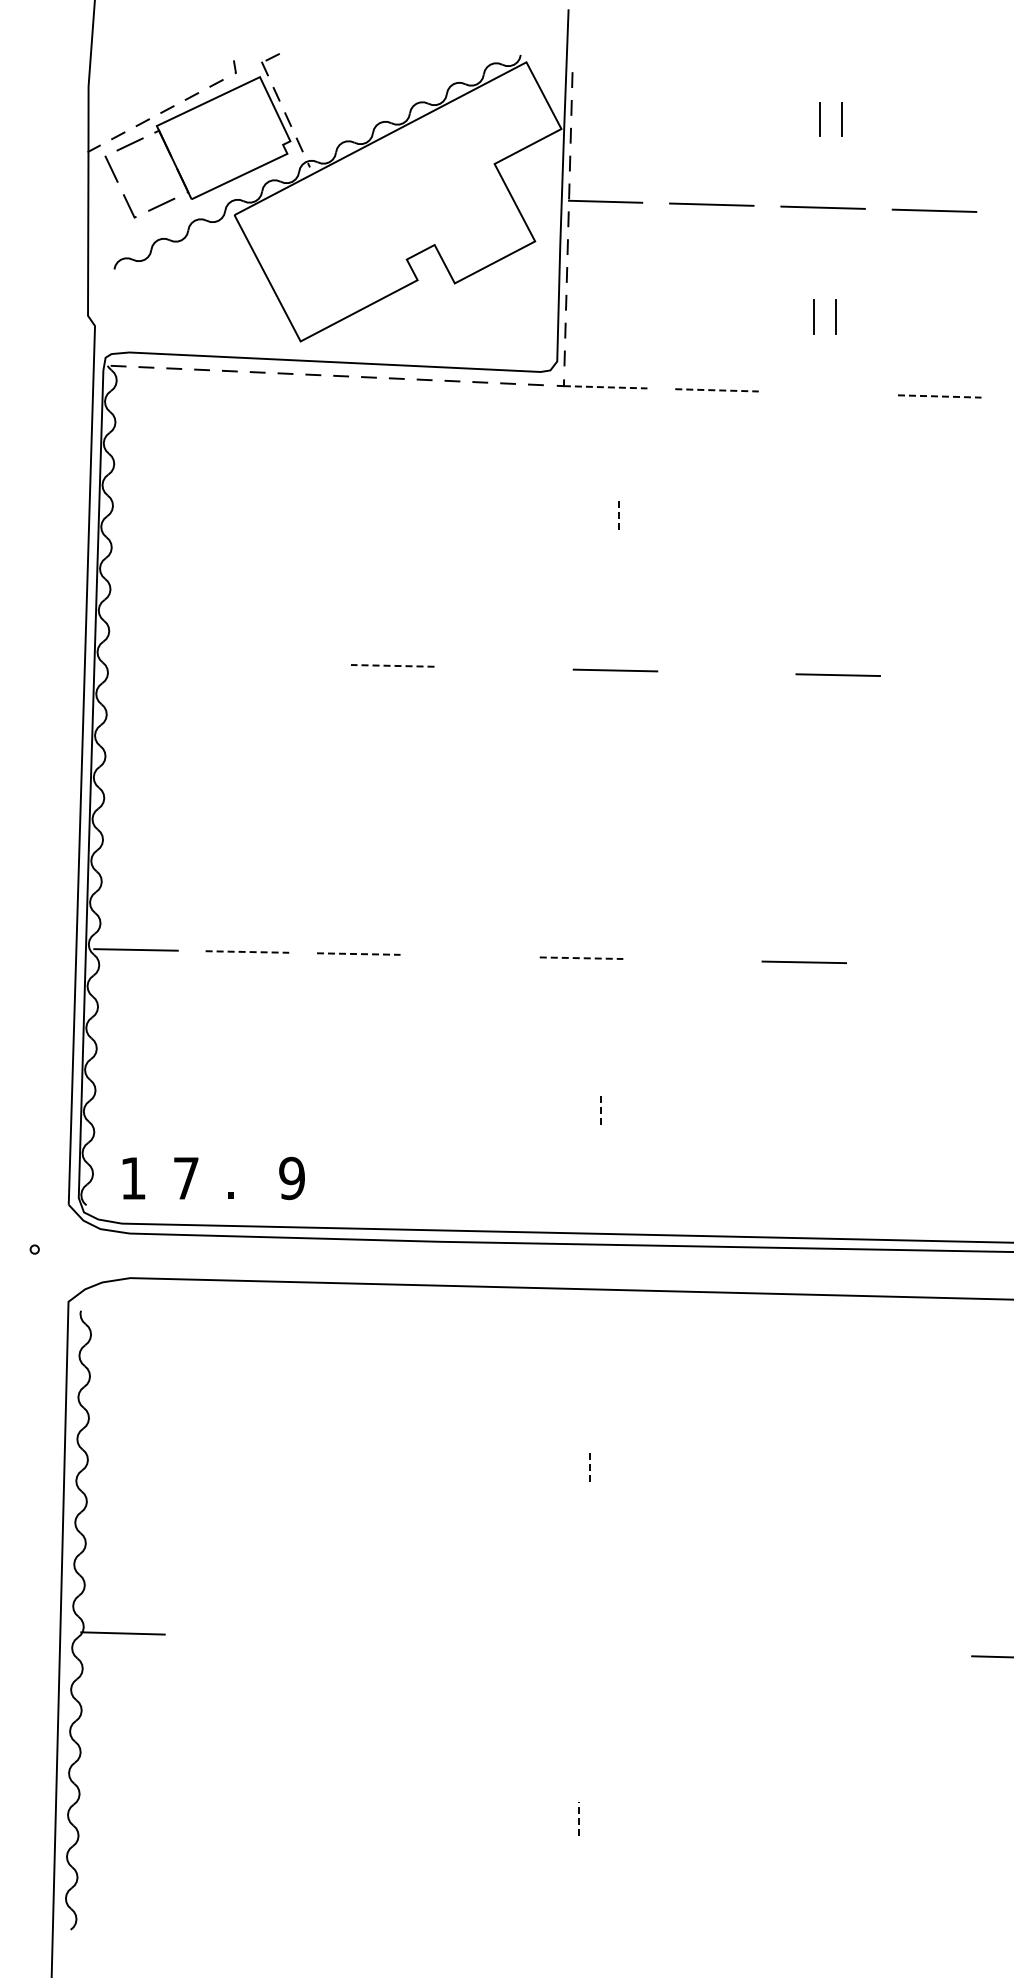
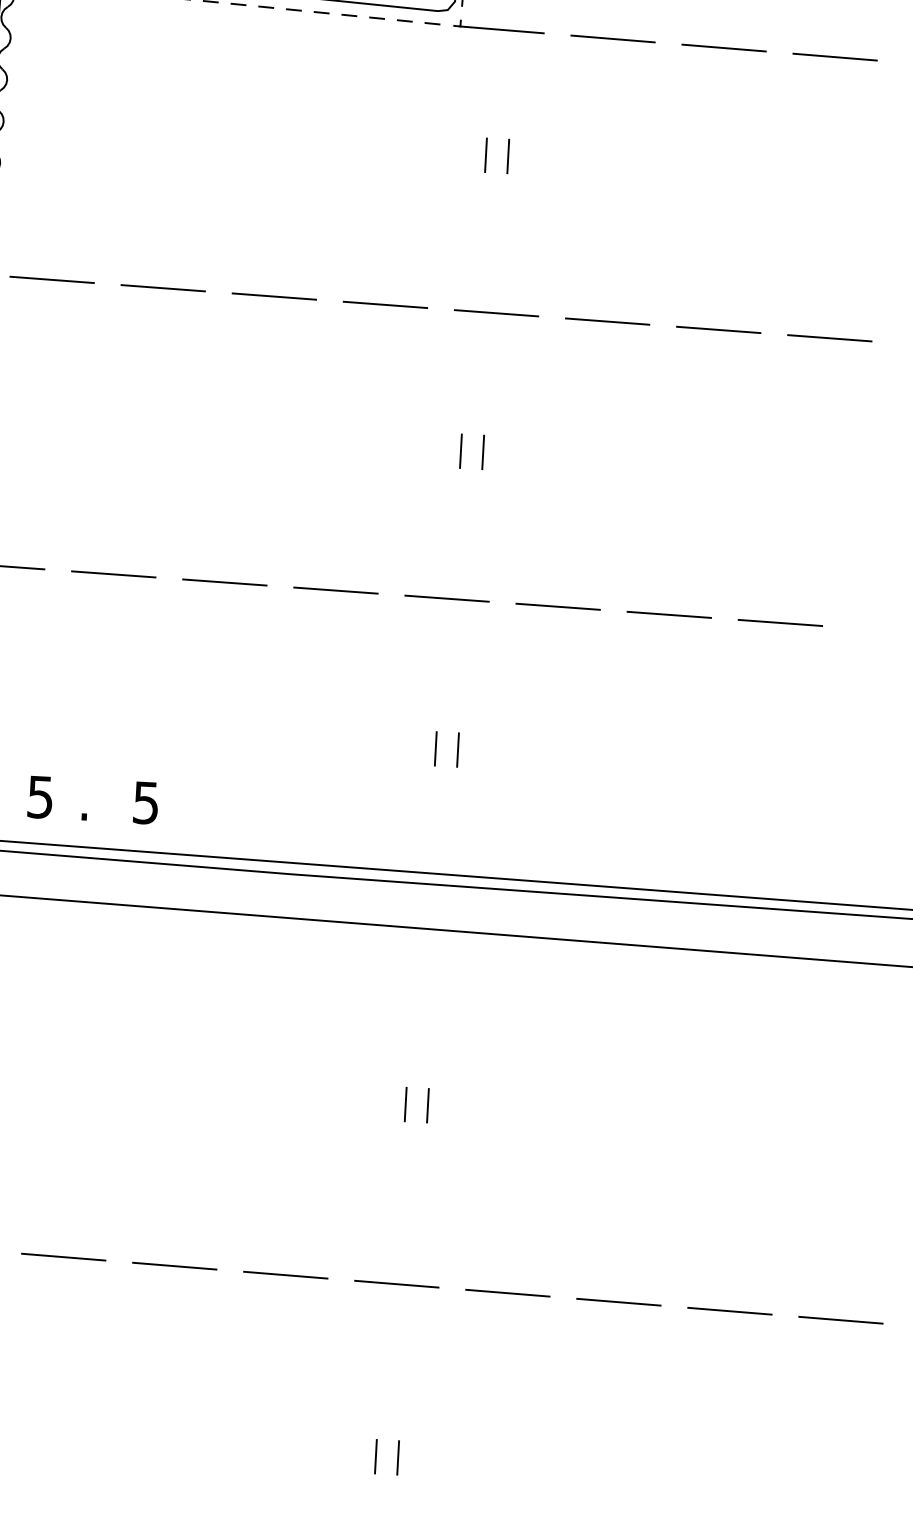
line: (605, 387) -> (501, 30), dashed -> solid
line: (717, 390) -> (613, 39), dashed -> solid
line: (828, 393) -> (724, 48), added
line: (939, 396) -> (834, 57), dashed -> solid
line: (596, 513) -> (486, 155), added
line: (618, 513) -> (508, 156), dashed -> solid
line: (169, 661) -> (51, 280), added
line: (281, 663) -> (163, 288), added
line: (392, 665) -> (274, 296), dashed -> solid
line: (503, 668) -> (384, 305), added
line: (726, 672) -> (607, 321), added
line: (949, 677) -> (829, 338), added
line: (587, 809) -> (461, 450), added
line: (609, 809) -> (483, 451), added
line: (247, 952) -> (113, 574), dashed -> solid
line: (358, 954) -> (224, 582), dashed -> solid
line: (469, 955) -> (335, 589), added
line: (581, 958) -> (447, 598), dashed -> solid
line: (692, 960) -> (557, 606), added
line: (915, 964) -> (780, 623), added
line: (578, 1108) -> (435, 748), added
line: (600, 1108) -> (457, 749), dashed -> solid
text: (291, 1177) -> (145, 801), 9 -> 5
text: (186, 1178) -> (40, 797), 7 -> 5
line: (567, 1465) -> (405, 1104), added
line: (589, 1465) -> (427, 1105), dashed -> solid
line: (234, 1636) -> (63, 1257), added
line: (345, 1639) -> (174, 1266), added
line: (456, 1642) -> (285, 1275), added
line: (568, 1645) -> (396, 1284), added
line: (679, 1648) -> (507, 1293), added
line: (790, 1651) -> (618, 1302), added
line: (902, 1654) -> (729, 1311), added
line: (556, 1818) -> (375, 1456), added
line: (579, 1818) -> (398, 1457), dashed -> solid

